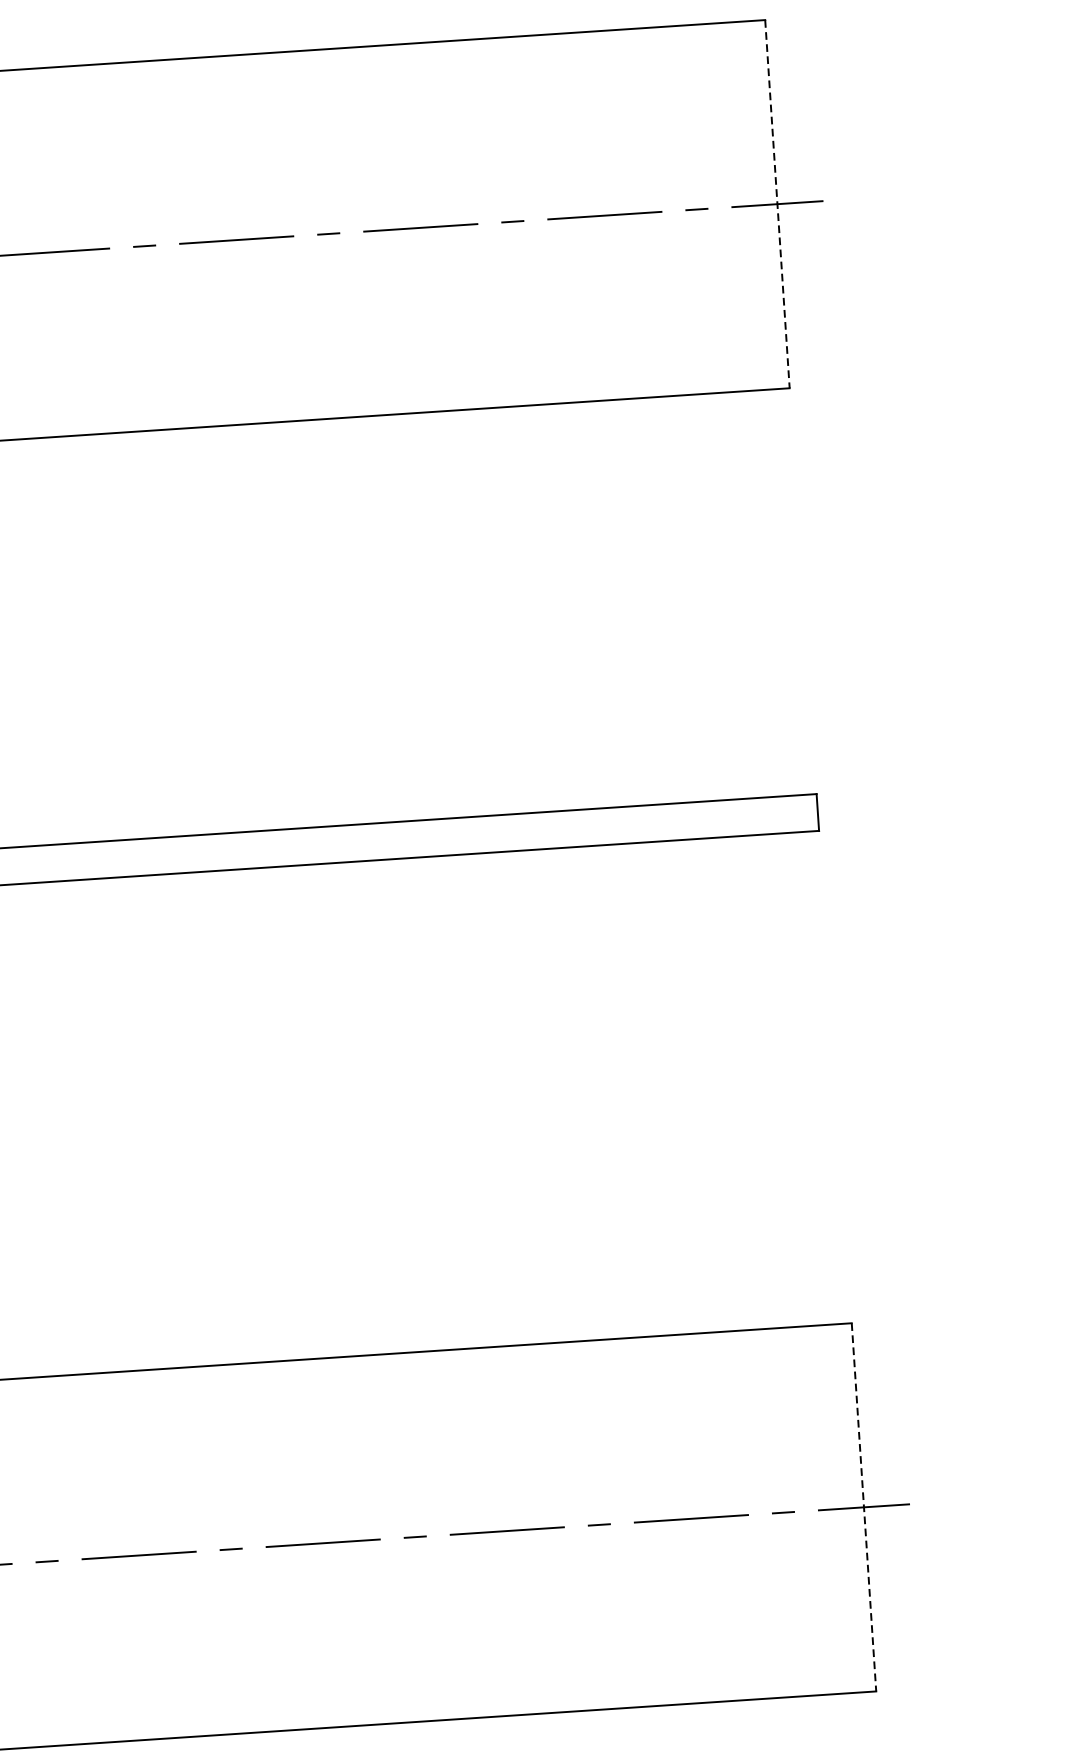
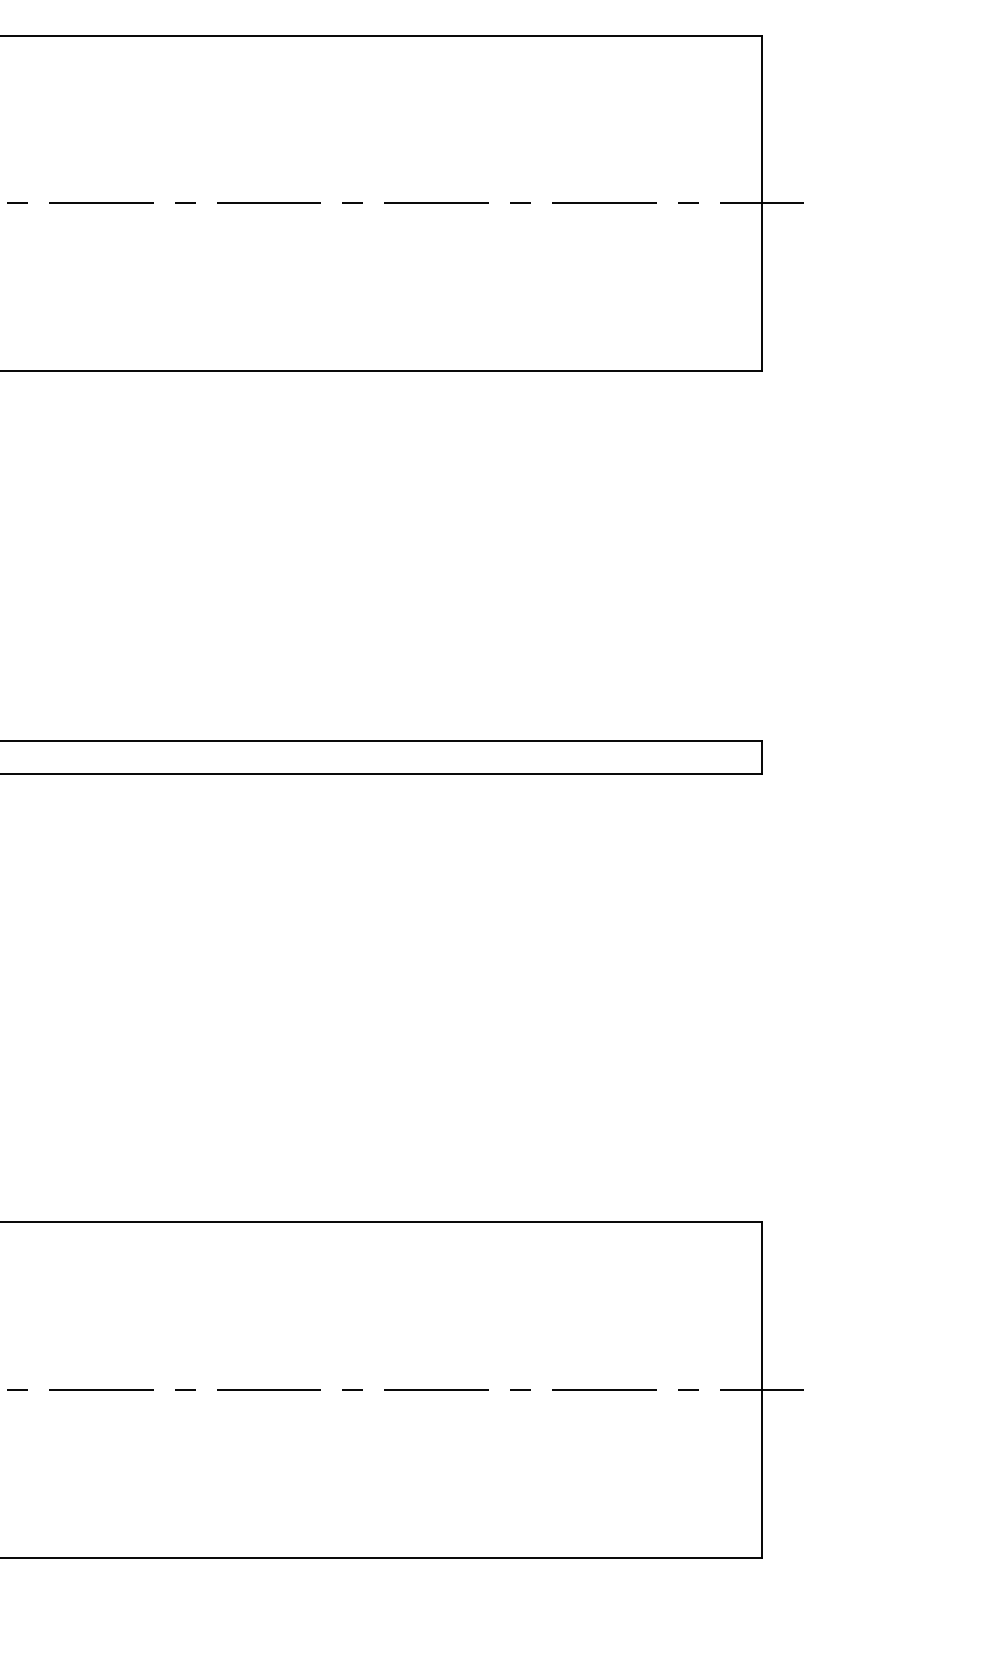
line: (777, 204) -> (761, 203), dashed -> solid
line: (863, 1507) -> (761, 1390), dashed -> solid

